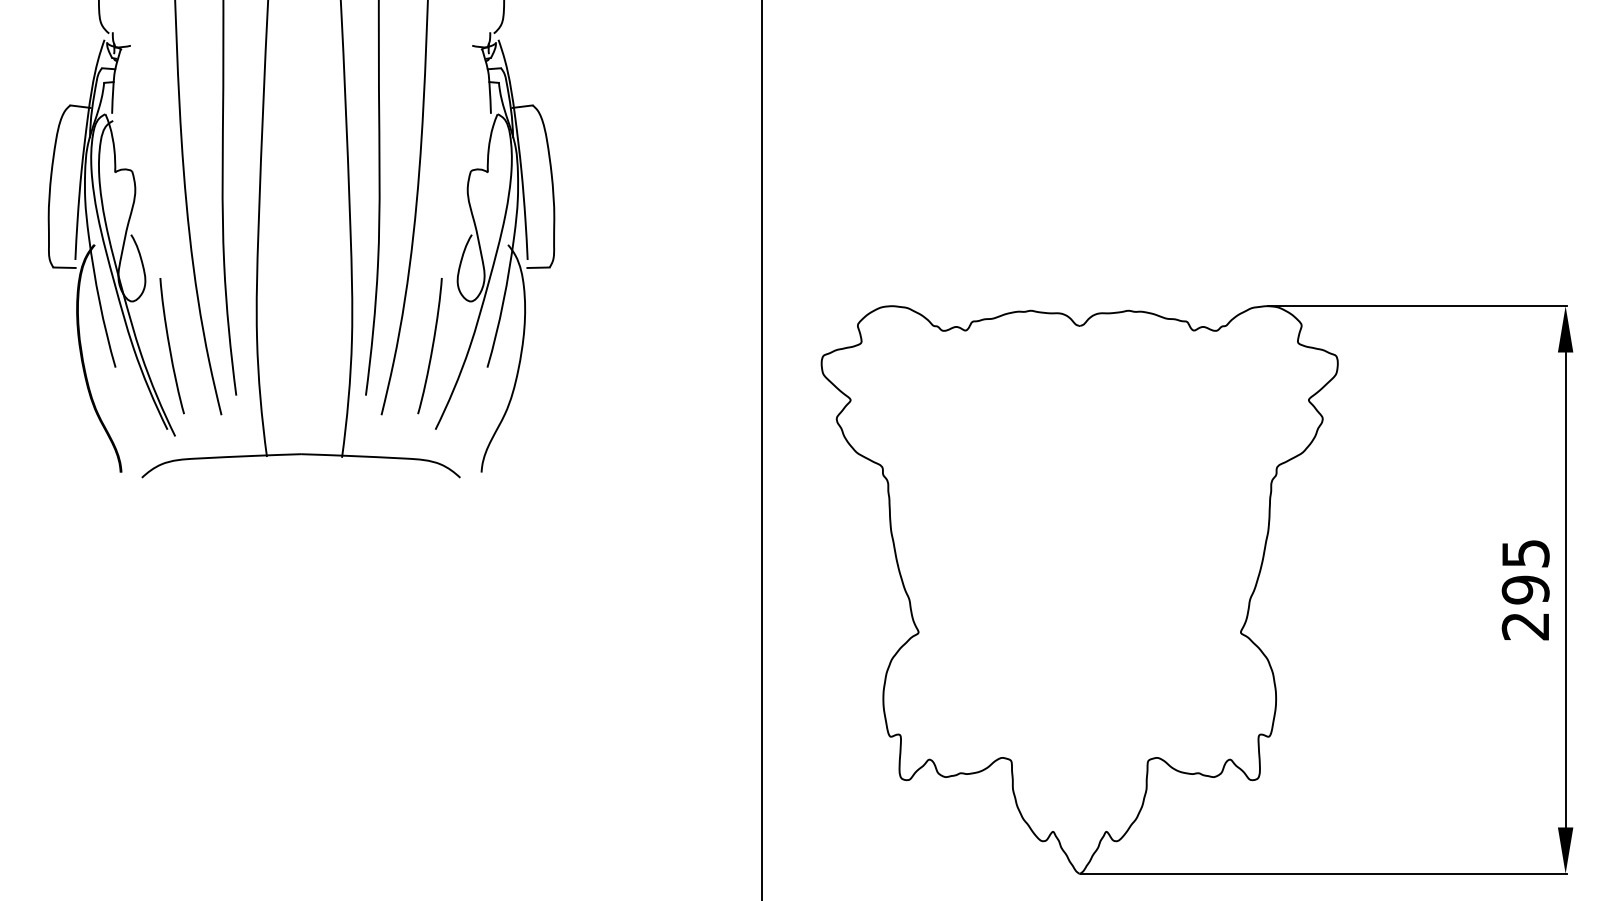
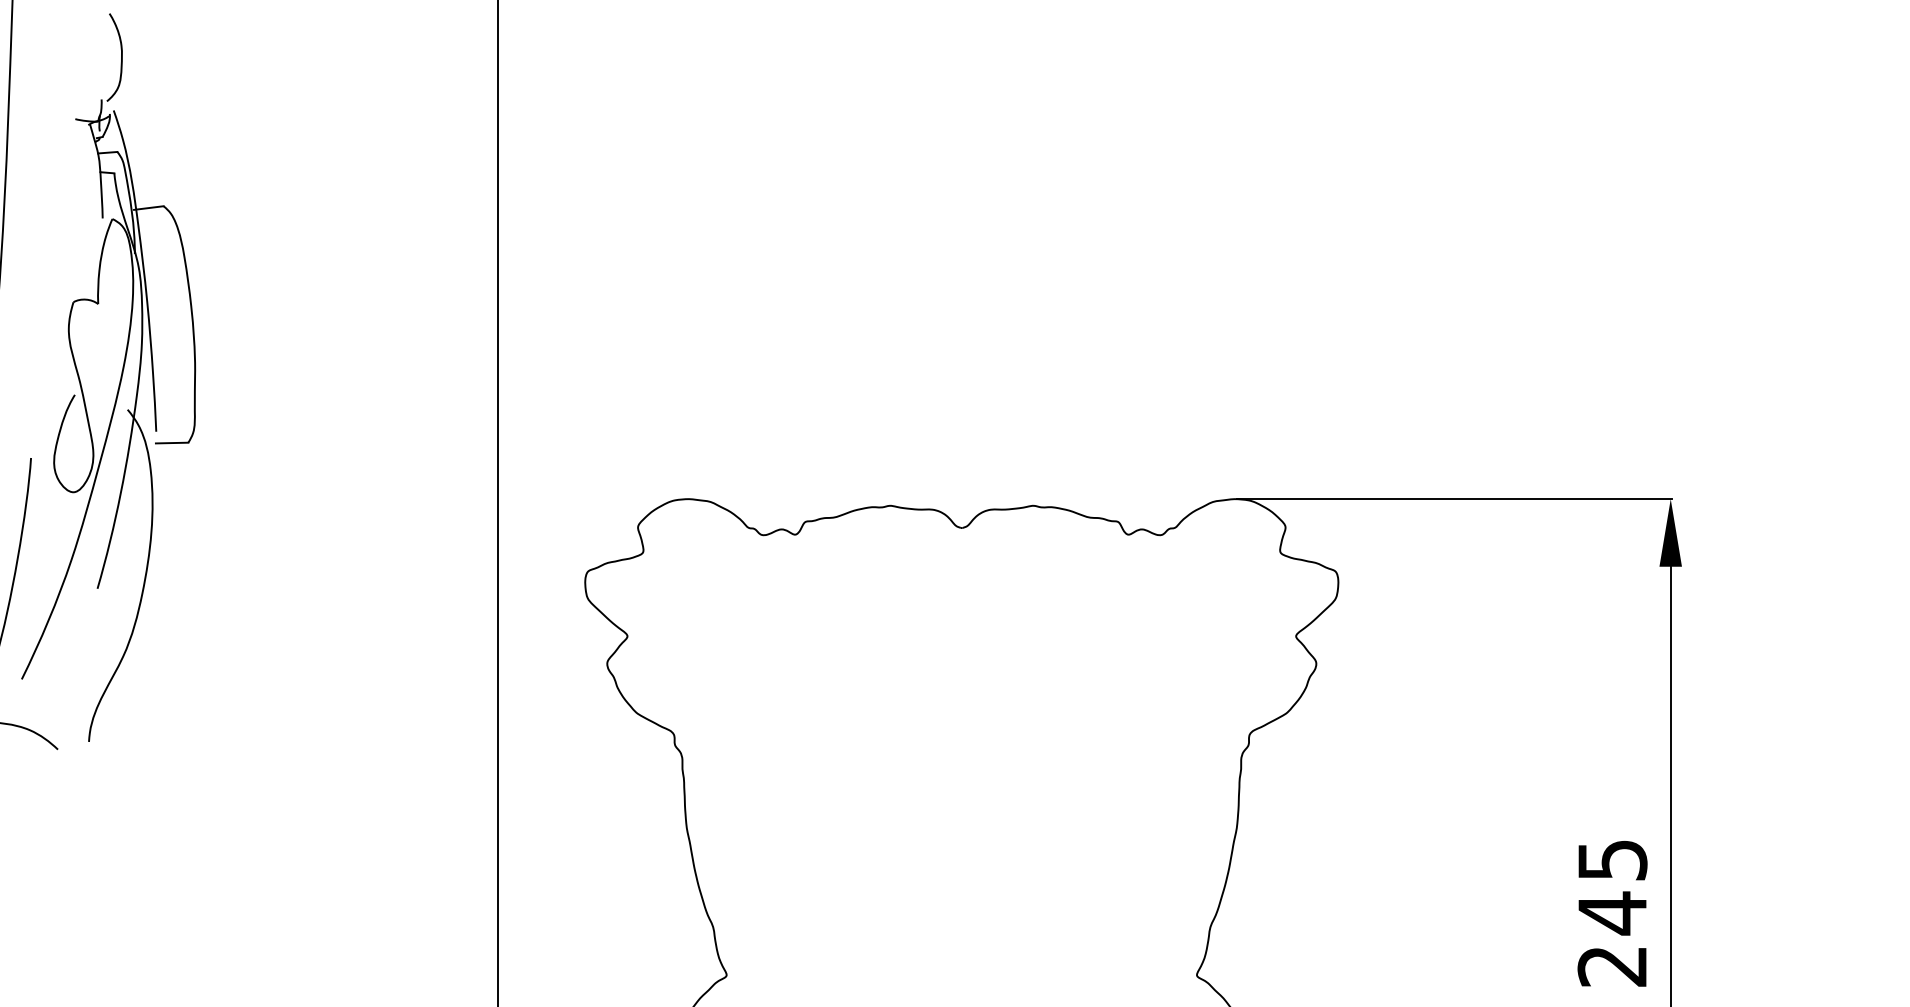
text: (1525, 590) -> (1612, 913), 295 -> 245

